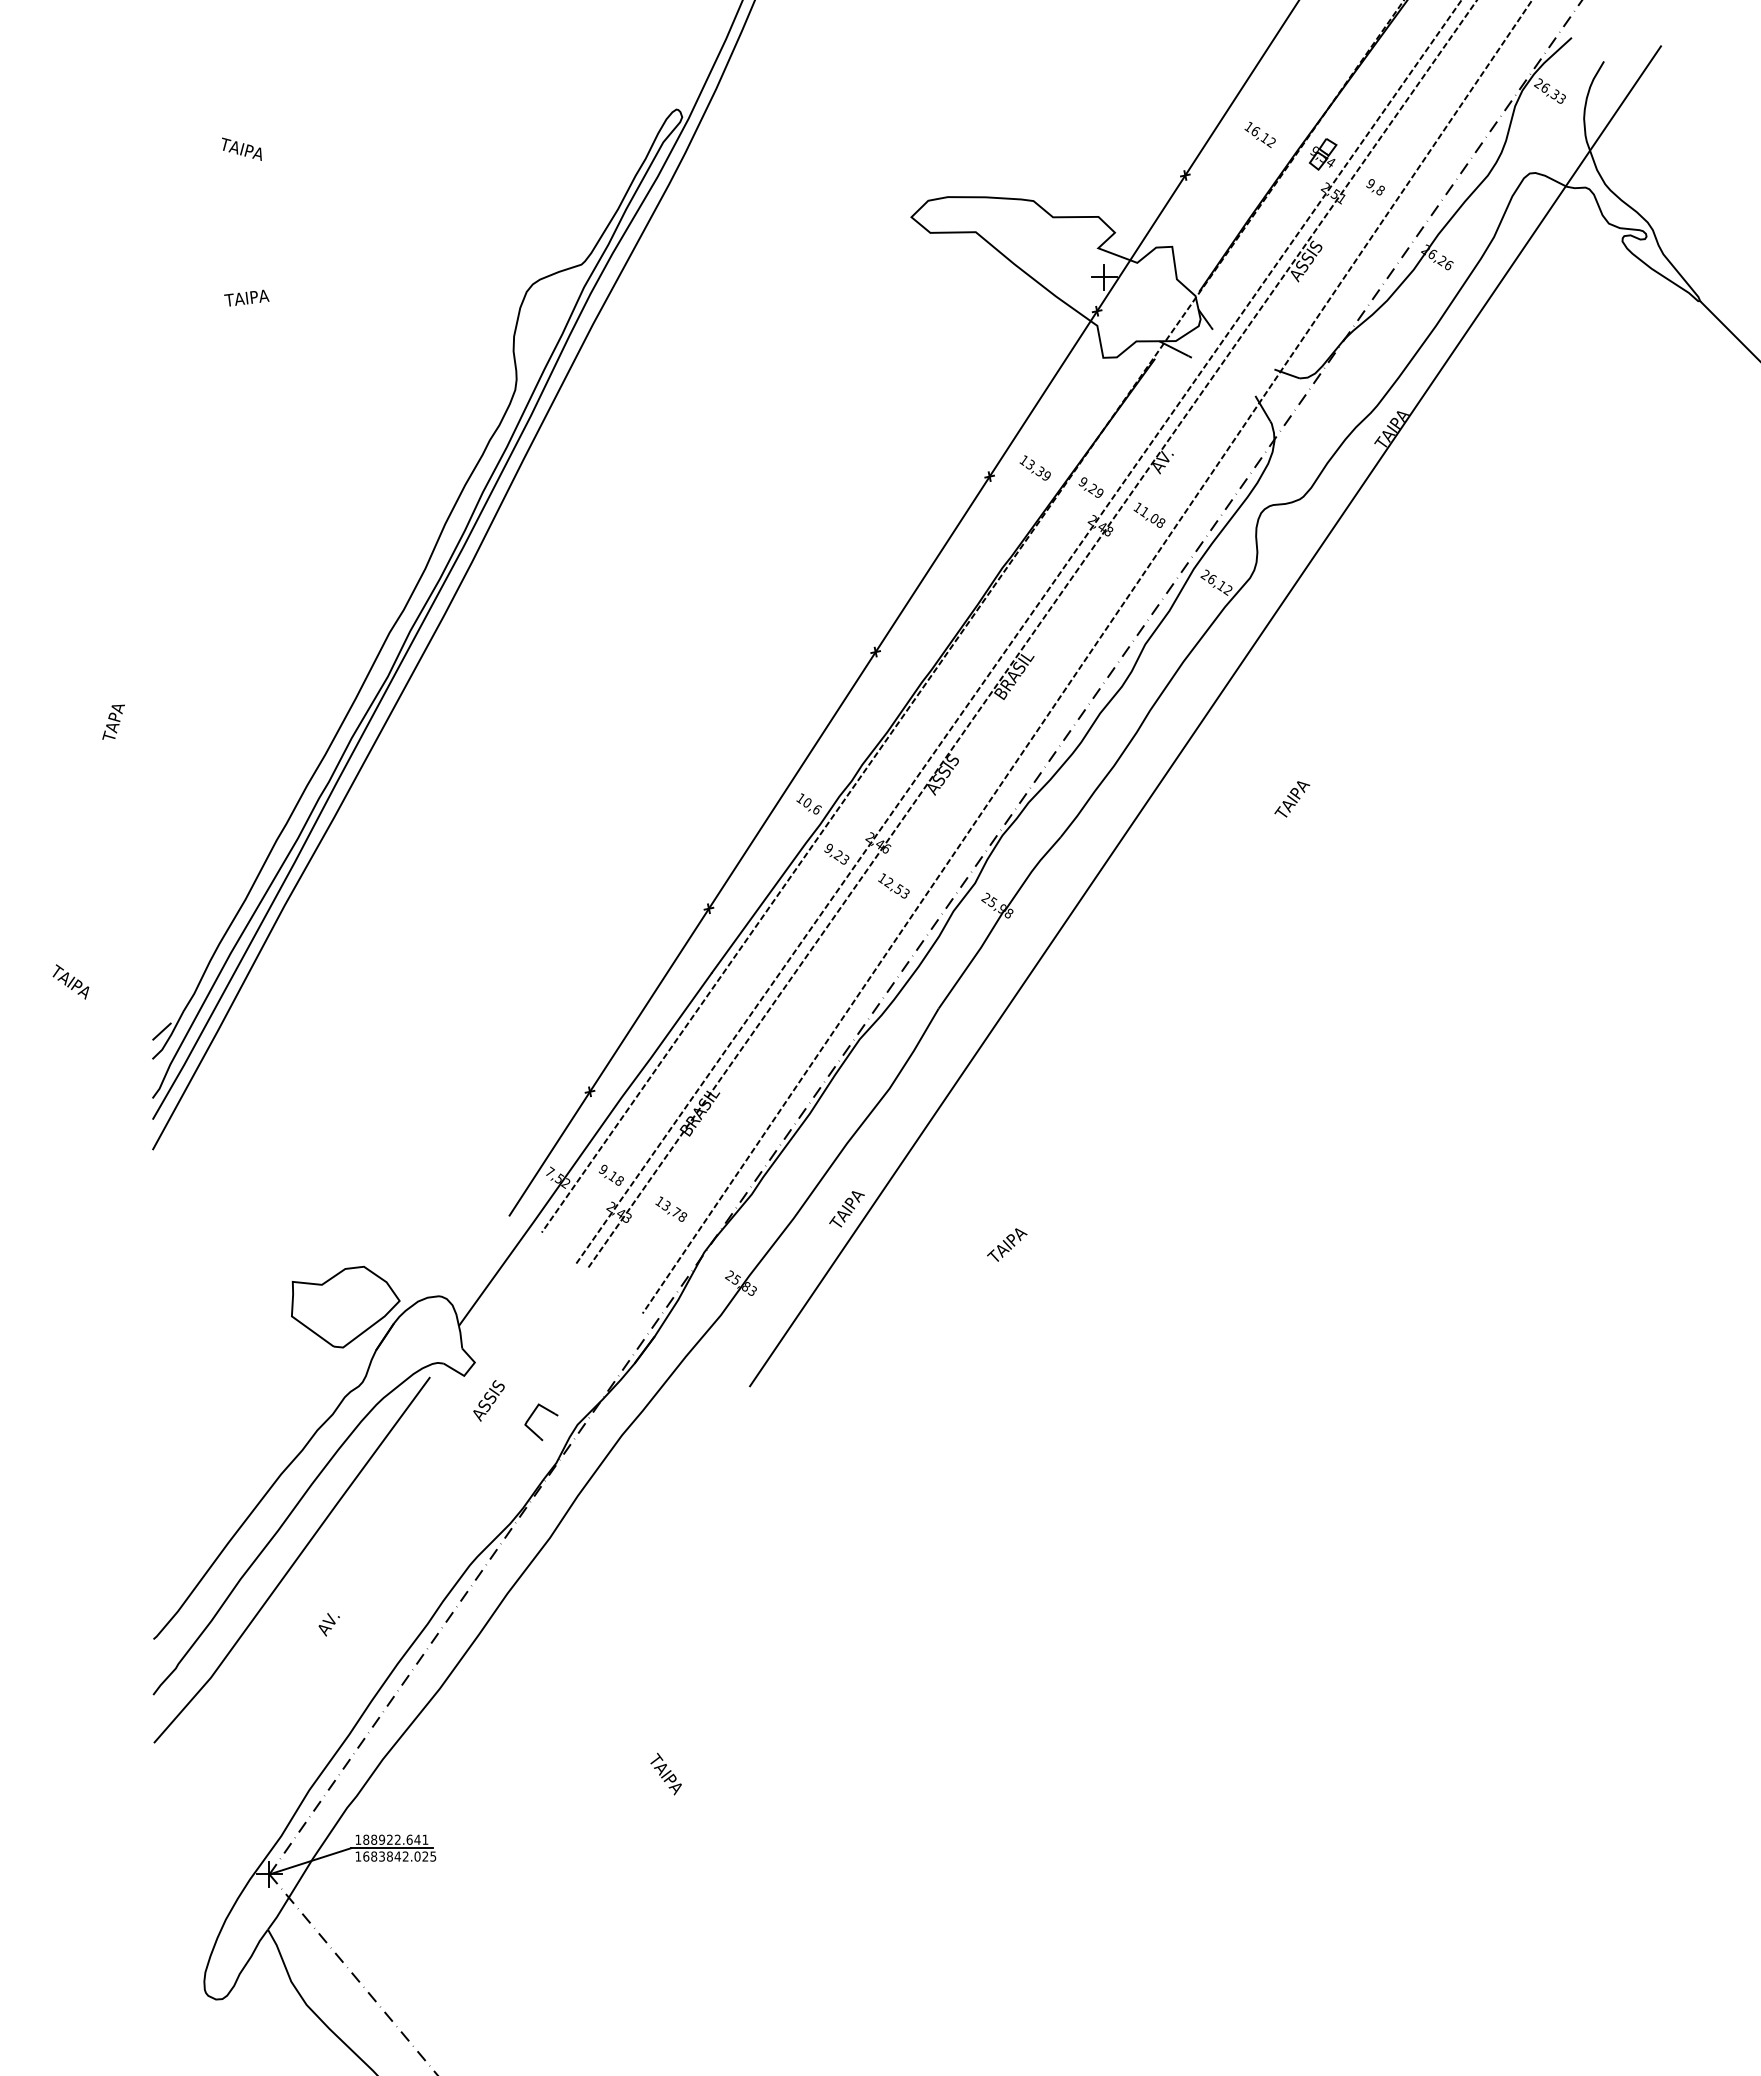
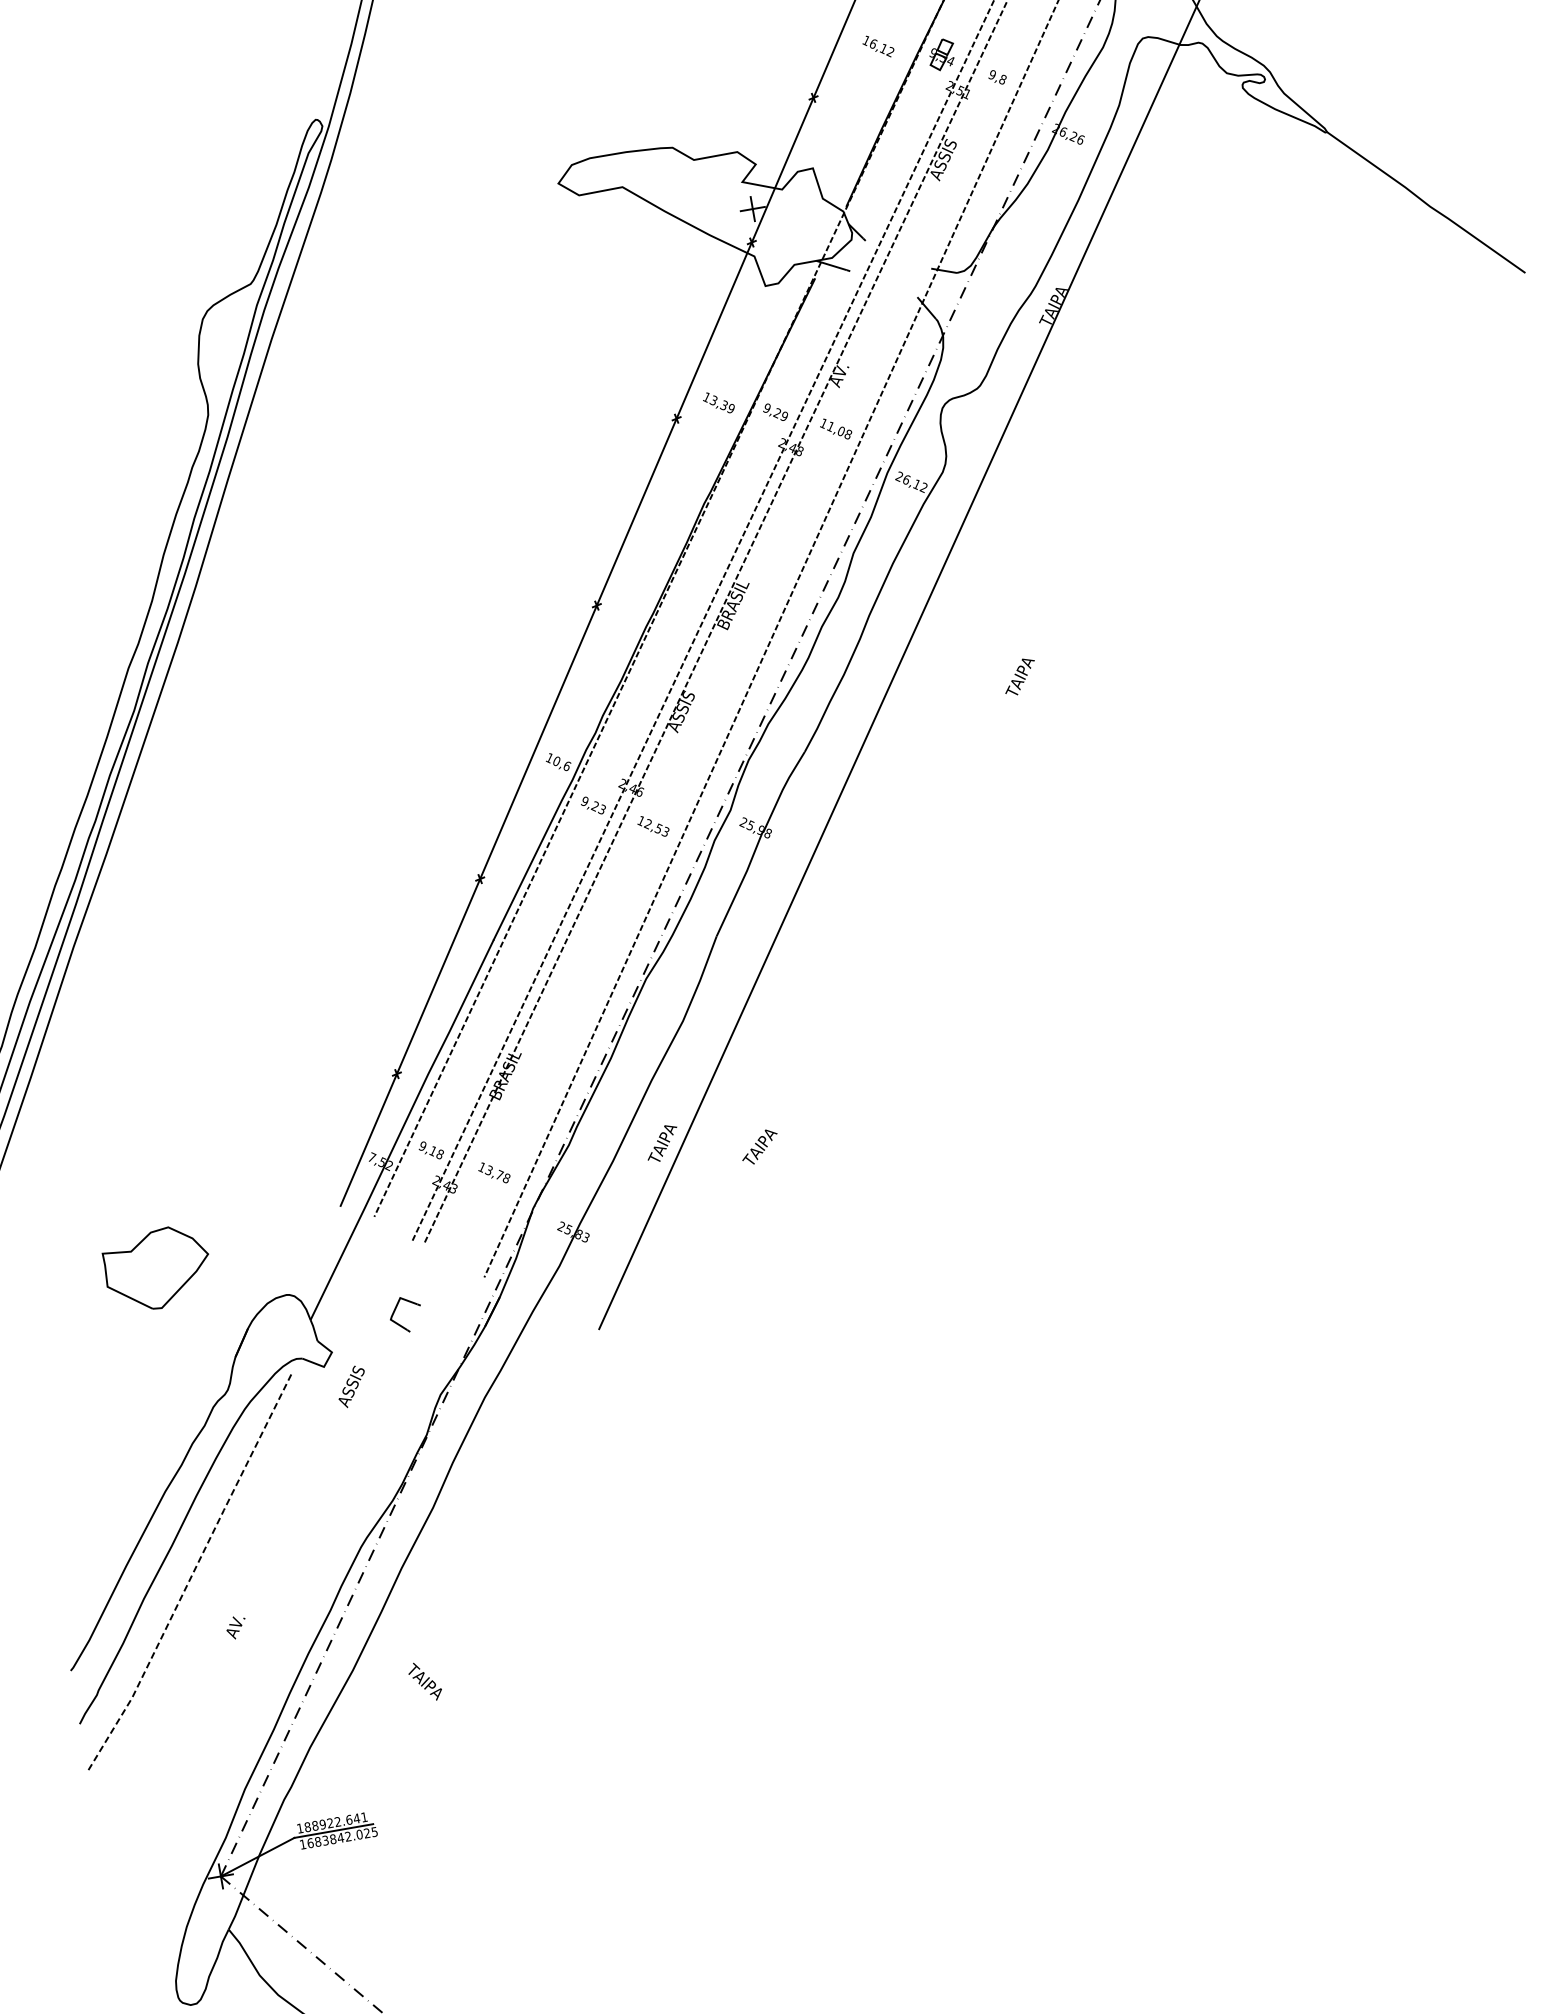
text: (1007, 1244) -> (760, 1146), moved
part: (345, 1306) -> (157, 1268), moved
part: (533, 1414) -> (396, 1308), moved
line: (294, 1562) -> (192, 1573), solid -> dashed
text: (665, 1773) -> (424, 1681), moved

